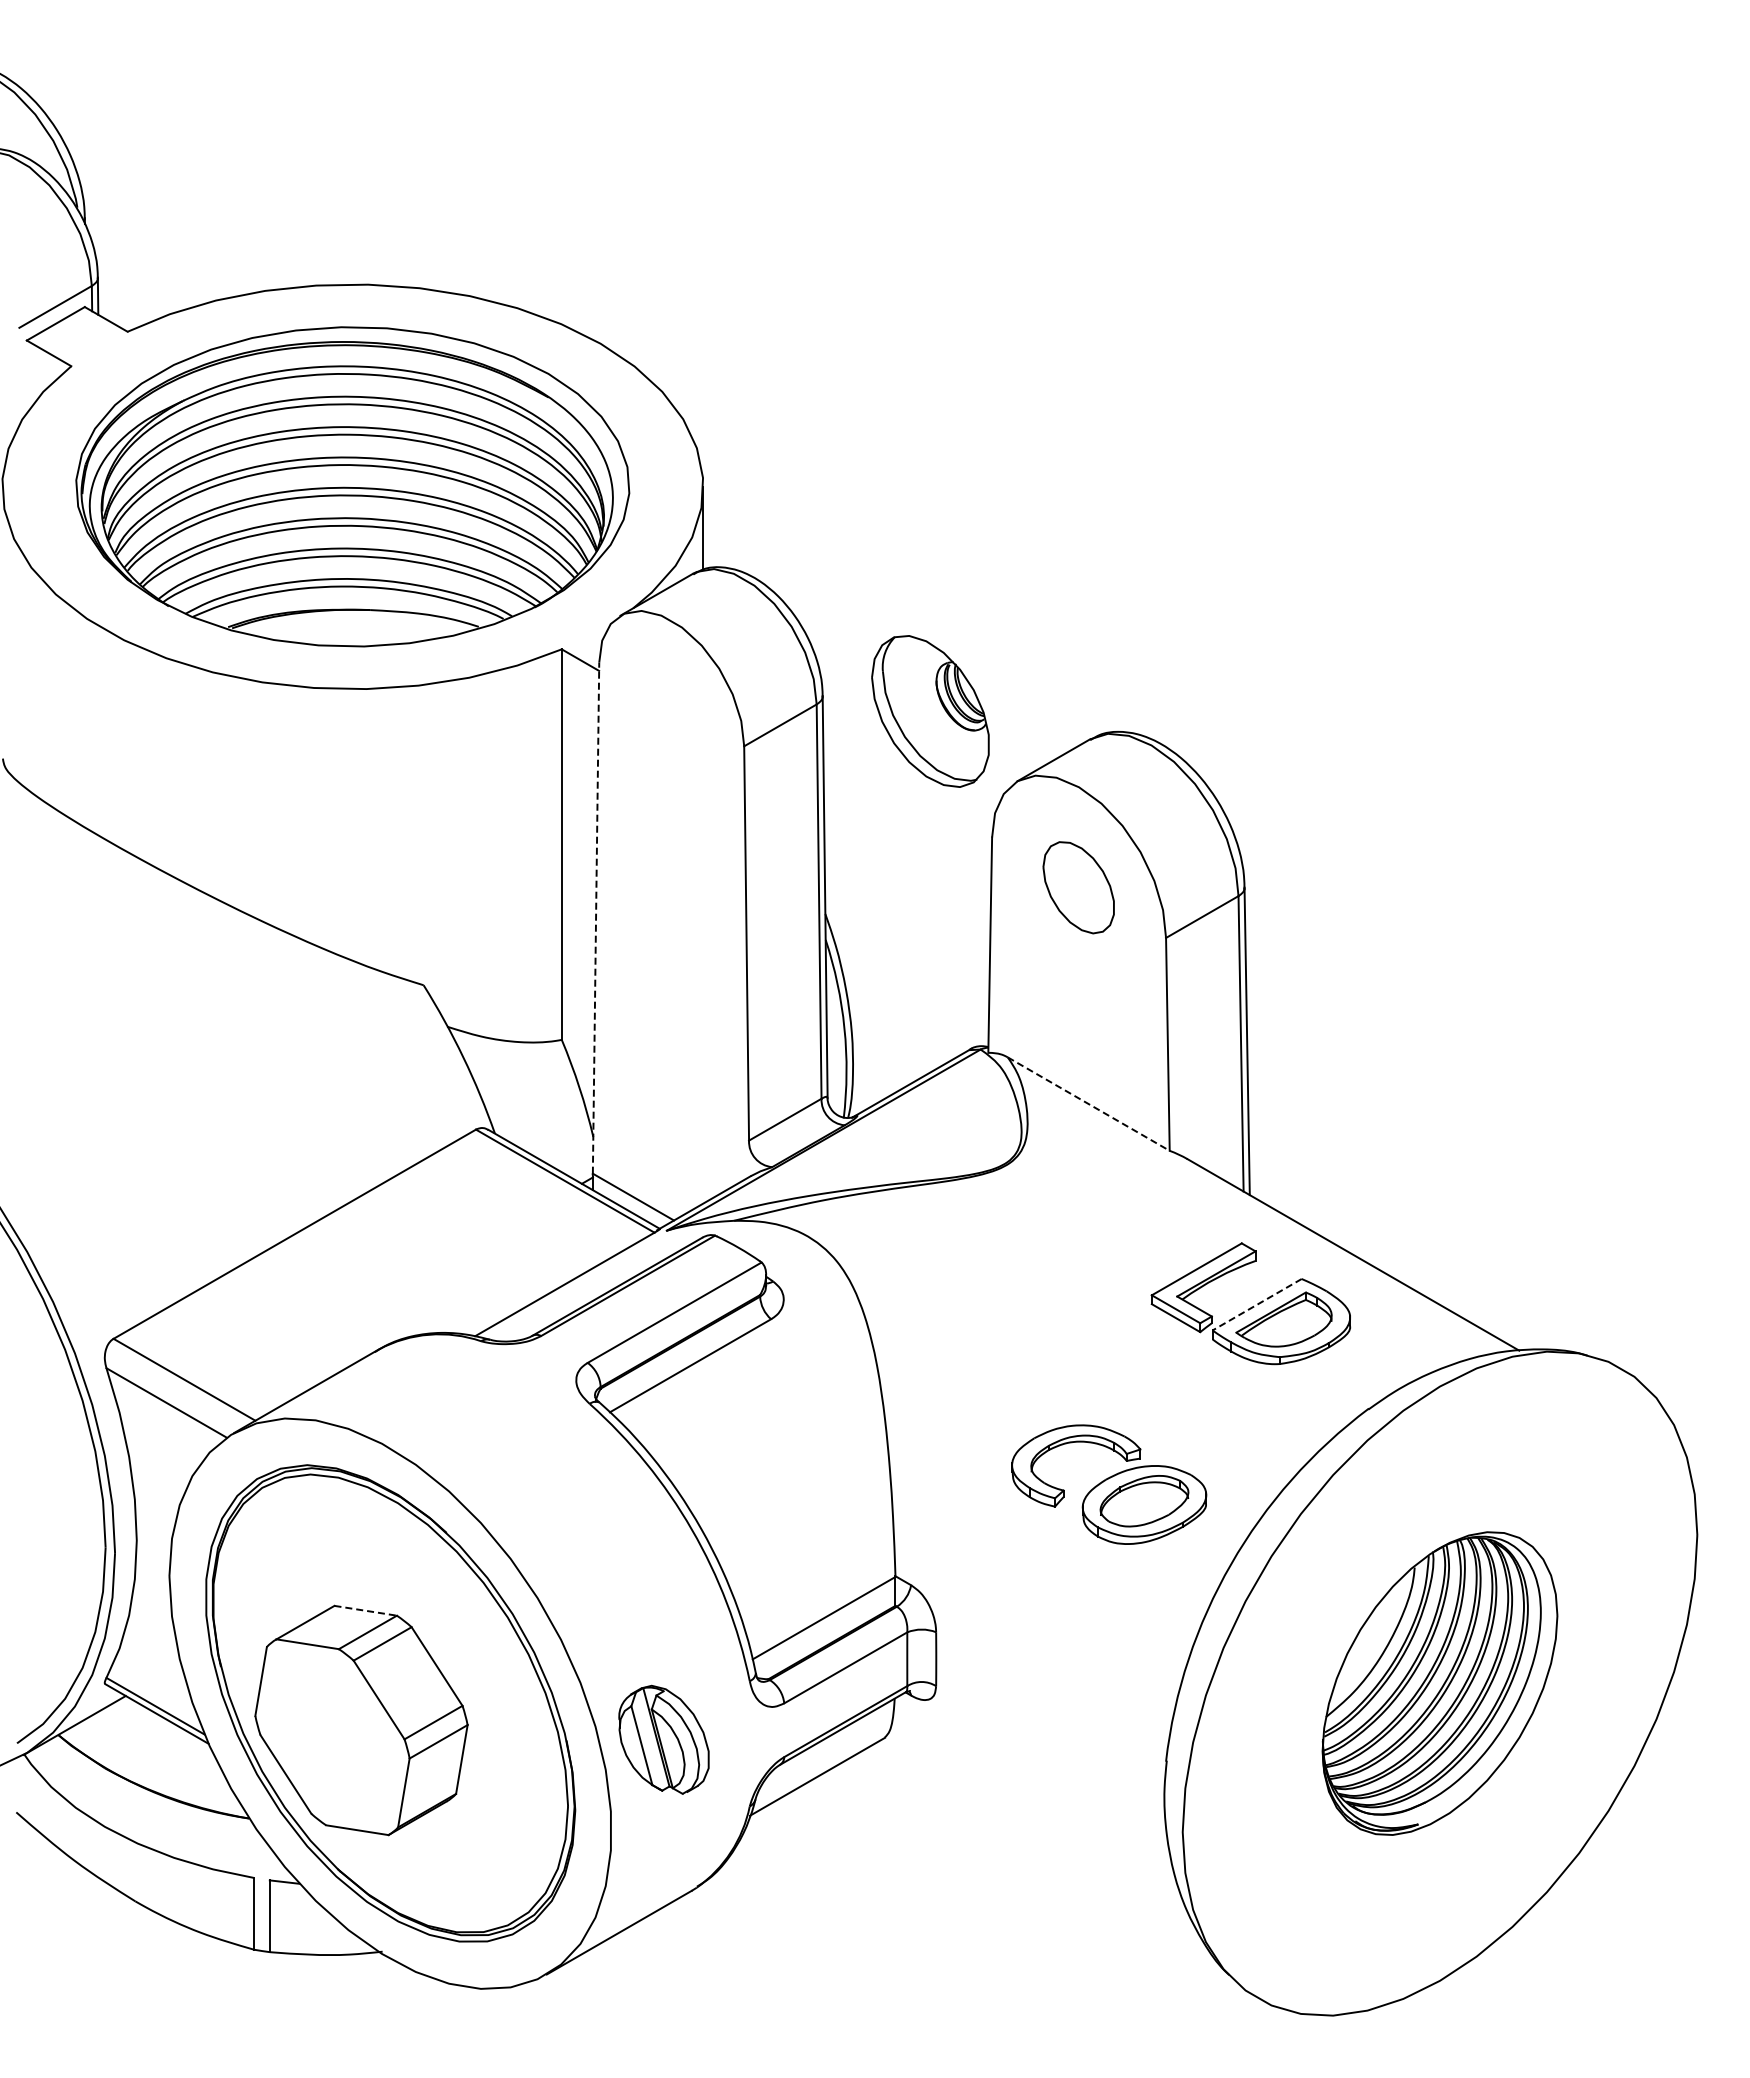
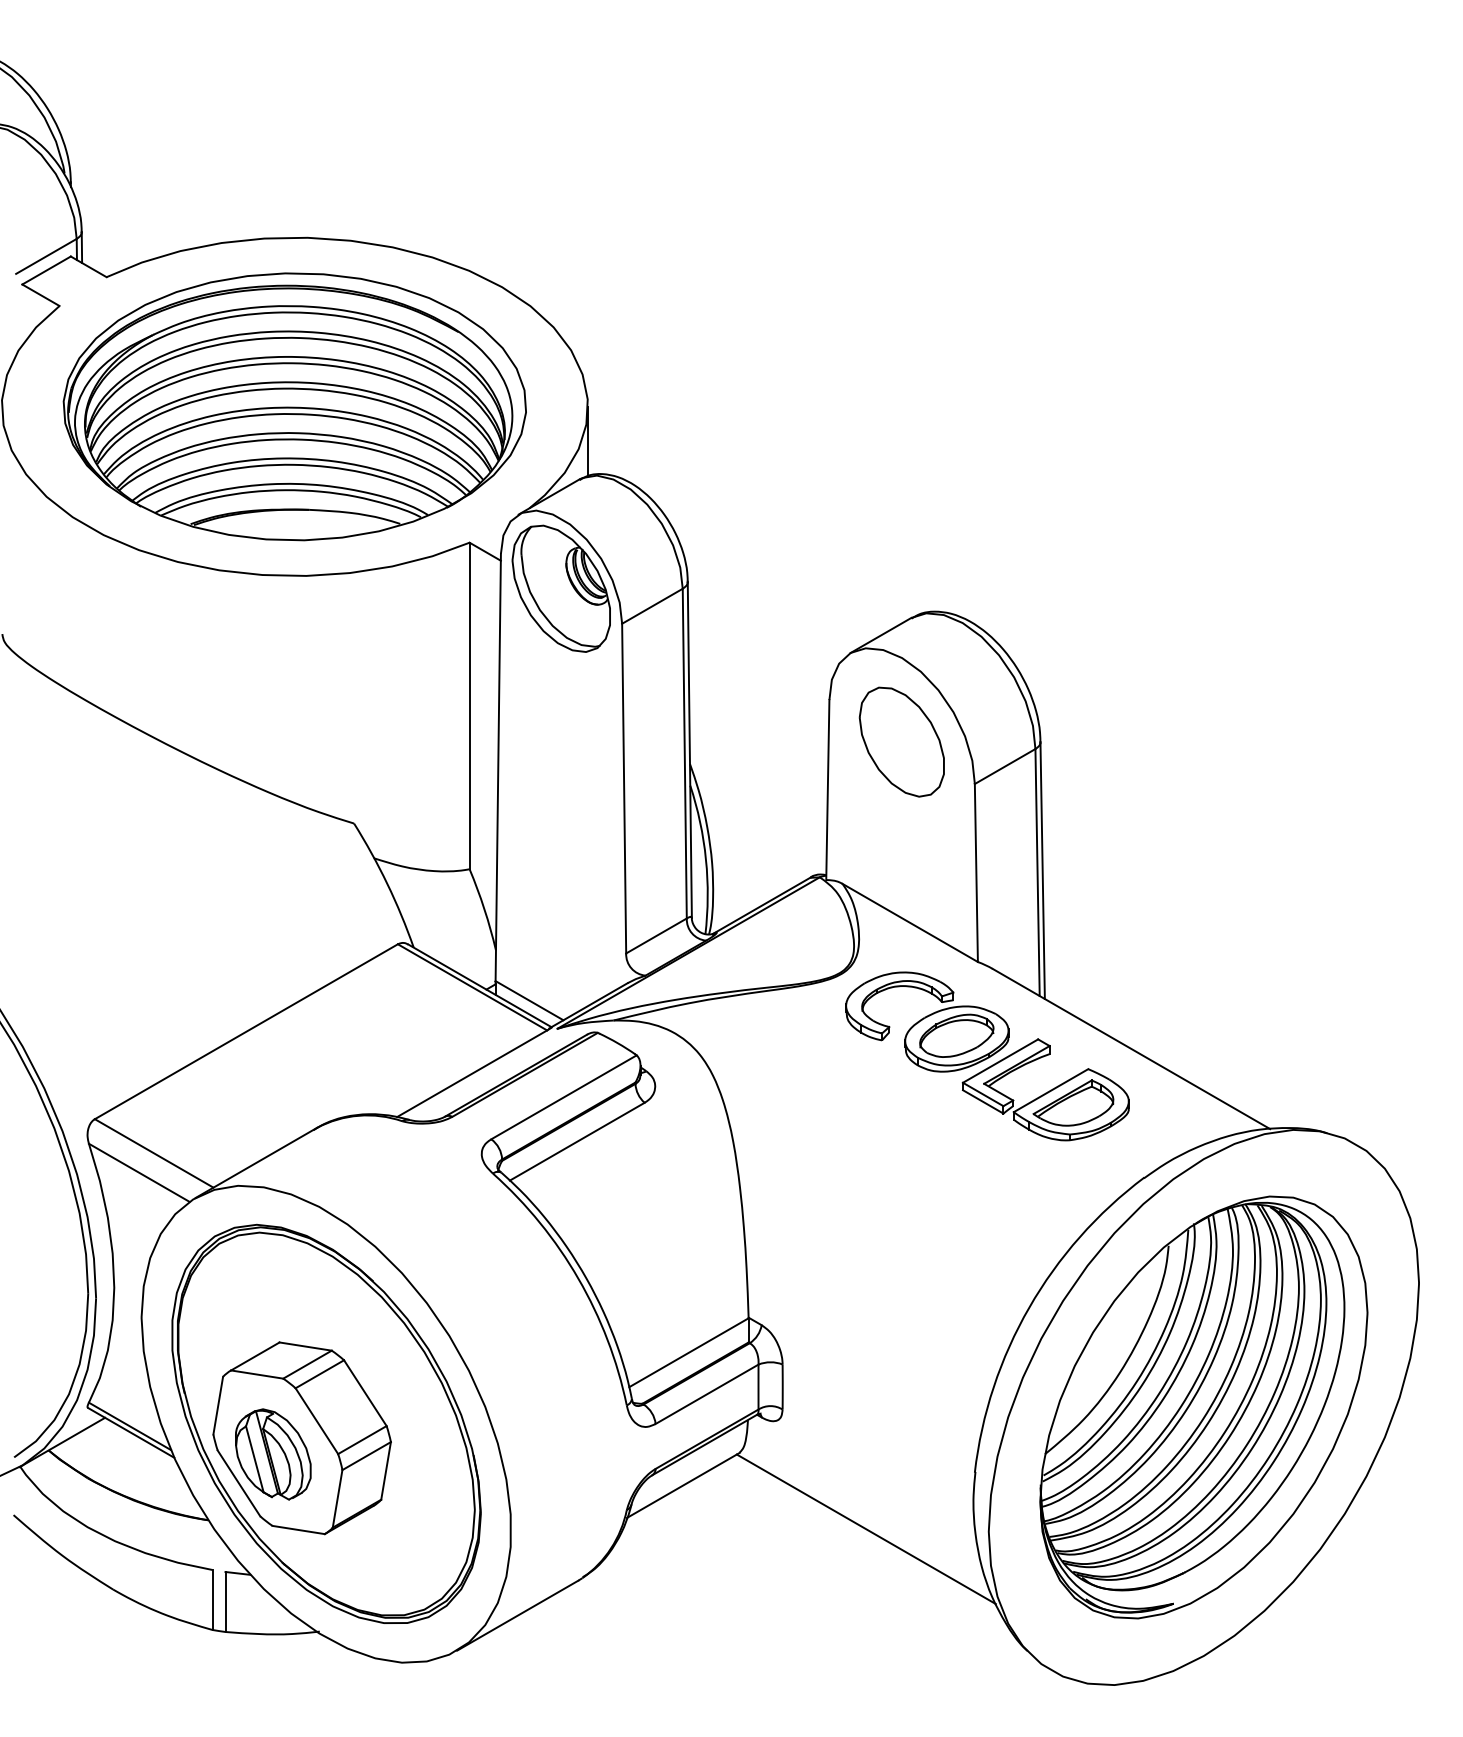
part: (930, 711) -> (561, 588), moved
part: (1078, 887) -> (901, 741), size x1.43
line: (596, 918) -> (498, 767), dashed -> solid
line: (1089, 1104) -> (910, 923), dashed -> solid
line: (1256, 1304) -> (1050, 1090), dashed -> solid
part: (1109, 1484) -> (927, 1021), moved
line: (365, 1610) -> (305, 1346), dashed -> solid
part: (1439, 1683) -> (1203, 1407), size x1.67
part: (663, 1739) -> (272, 1454), moved
line: (1036, 1828) -> (866, 1528), added

